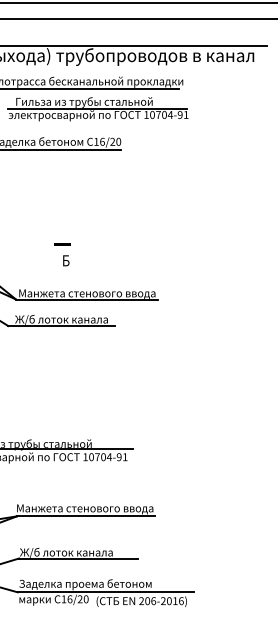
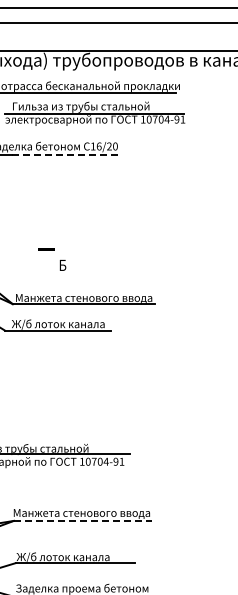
line: (67, 149) -> (64, 154), solid -> dashed
line: (62, 244) -> (46, 249), moved
line: (86, 516) -> (83, 521), solid -> dashed

